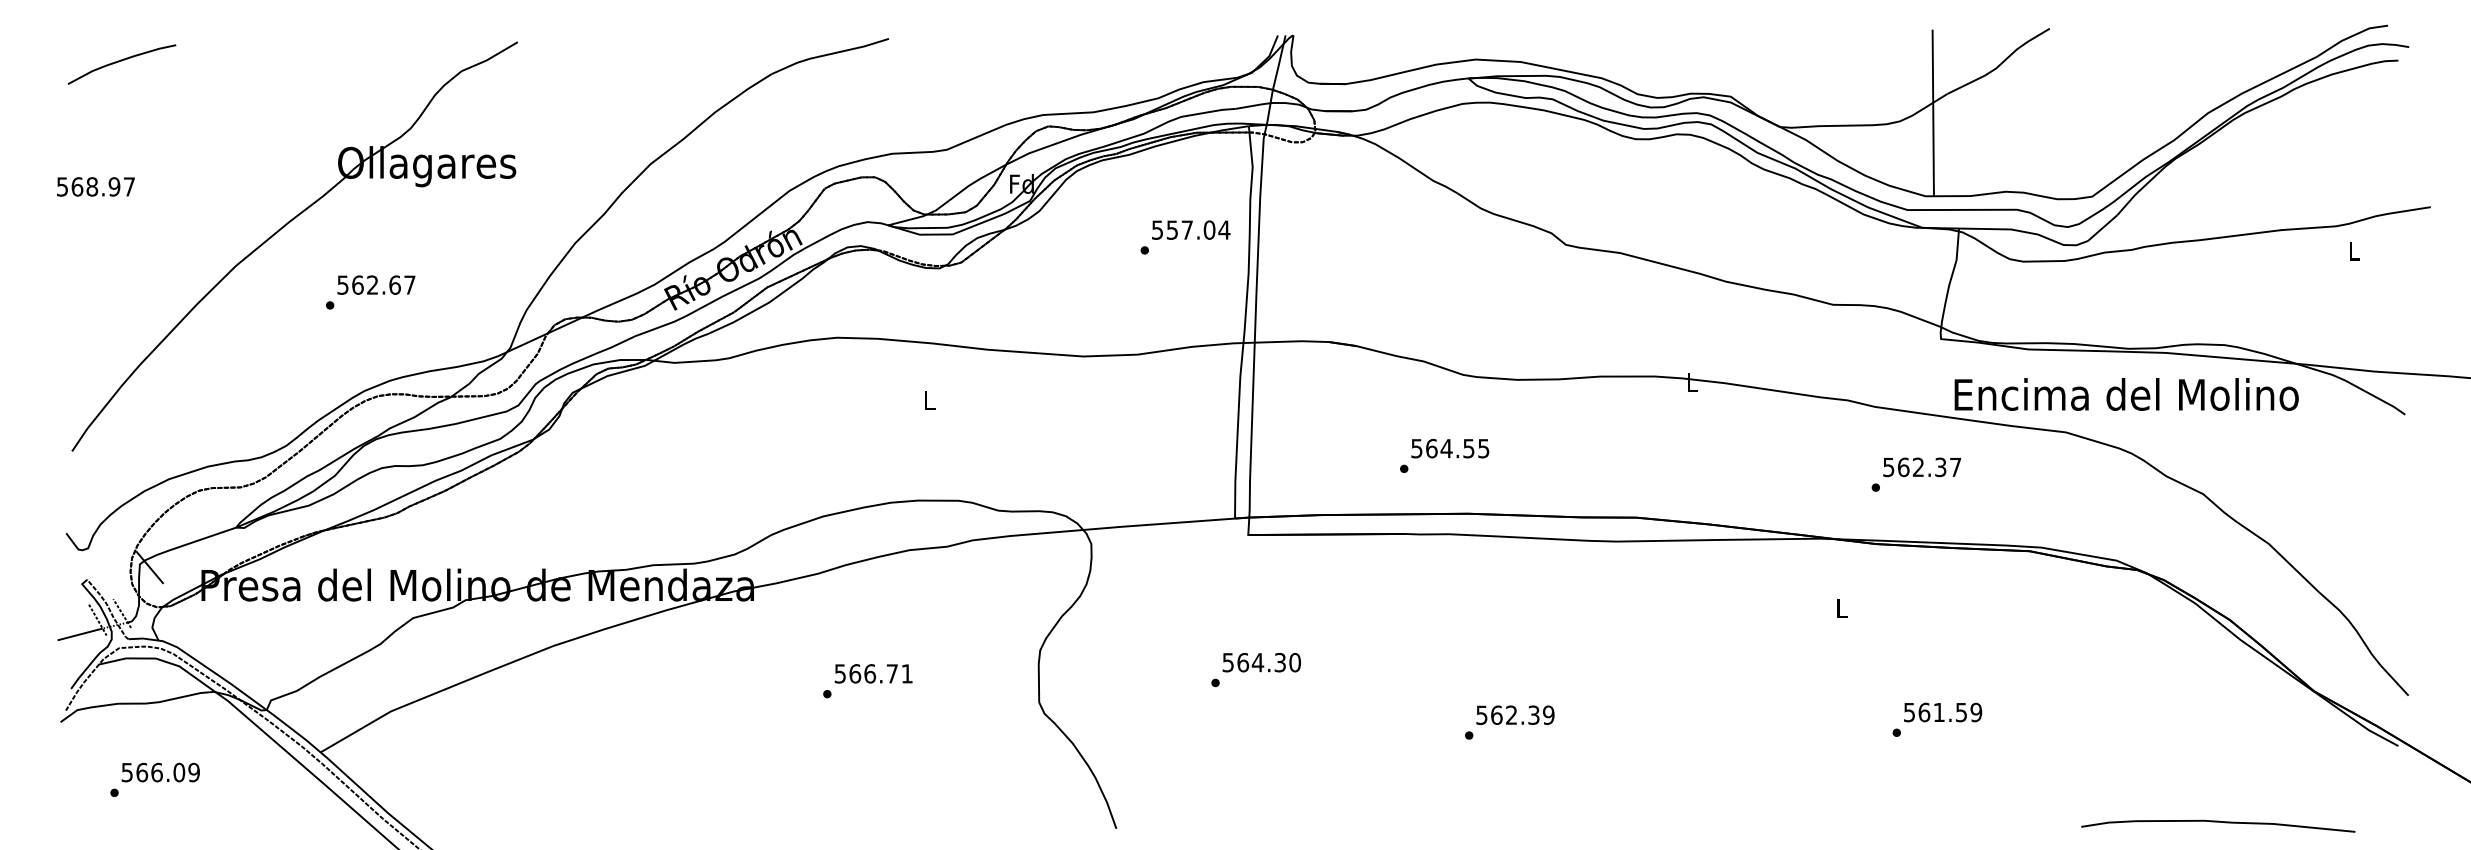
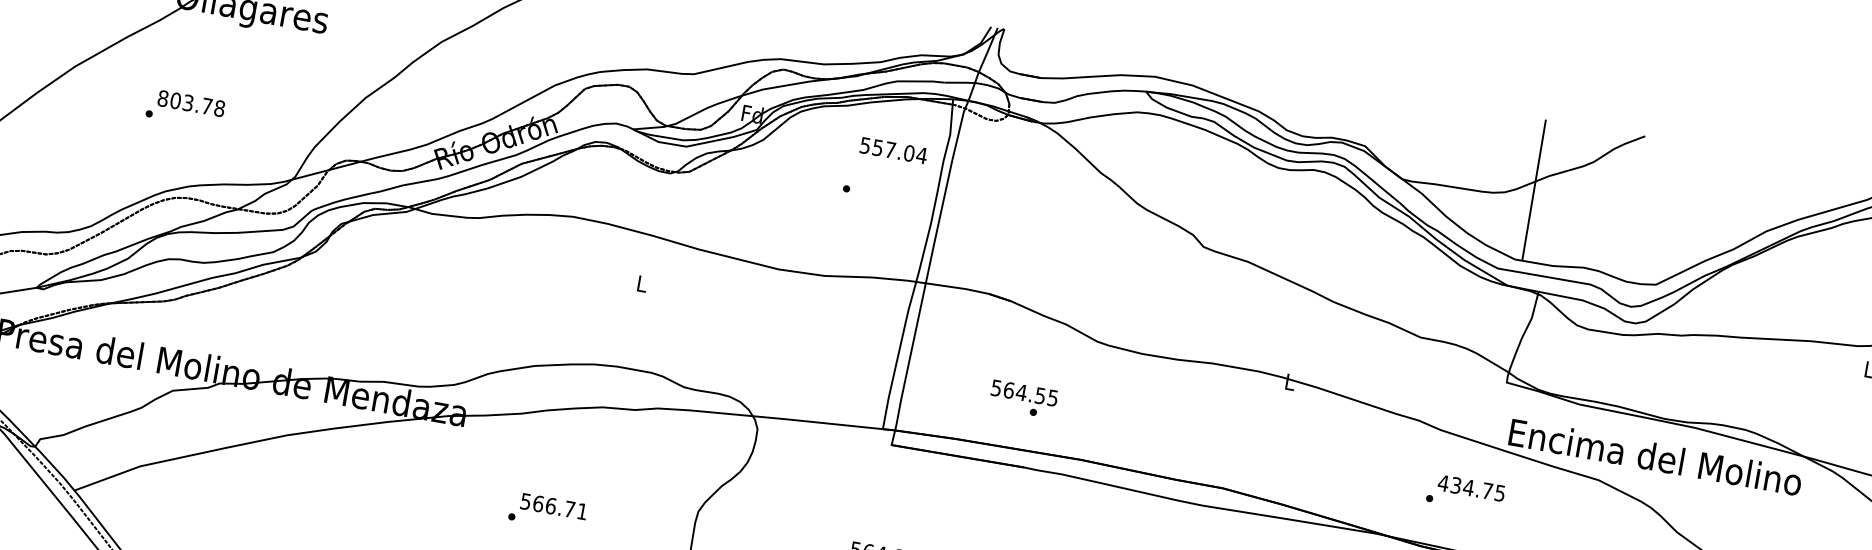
text: (1191, 229) -> (894, 150), moved
text: (376, 284) -> (191, 103), 562.67 -> 803.78
text: (1450, 448) -> (1024, 393), moved
text: (1921, 467) -> (1471, 488), 562.37 -> 434.75

